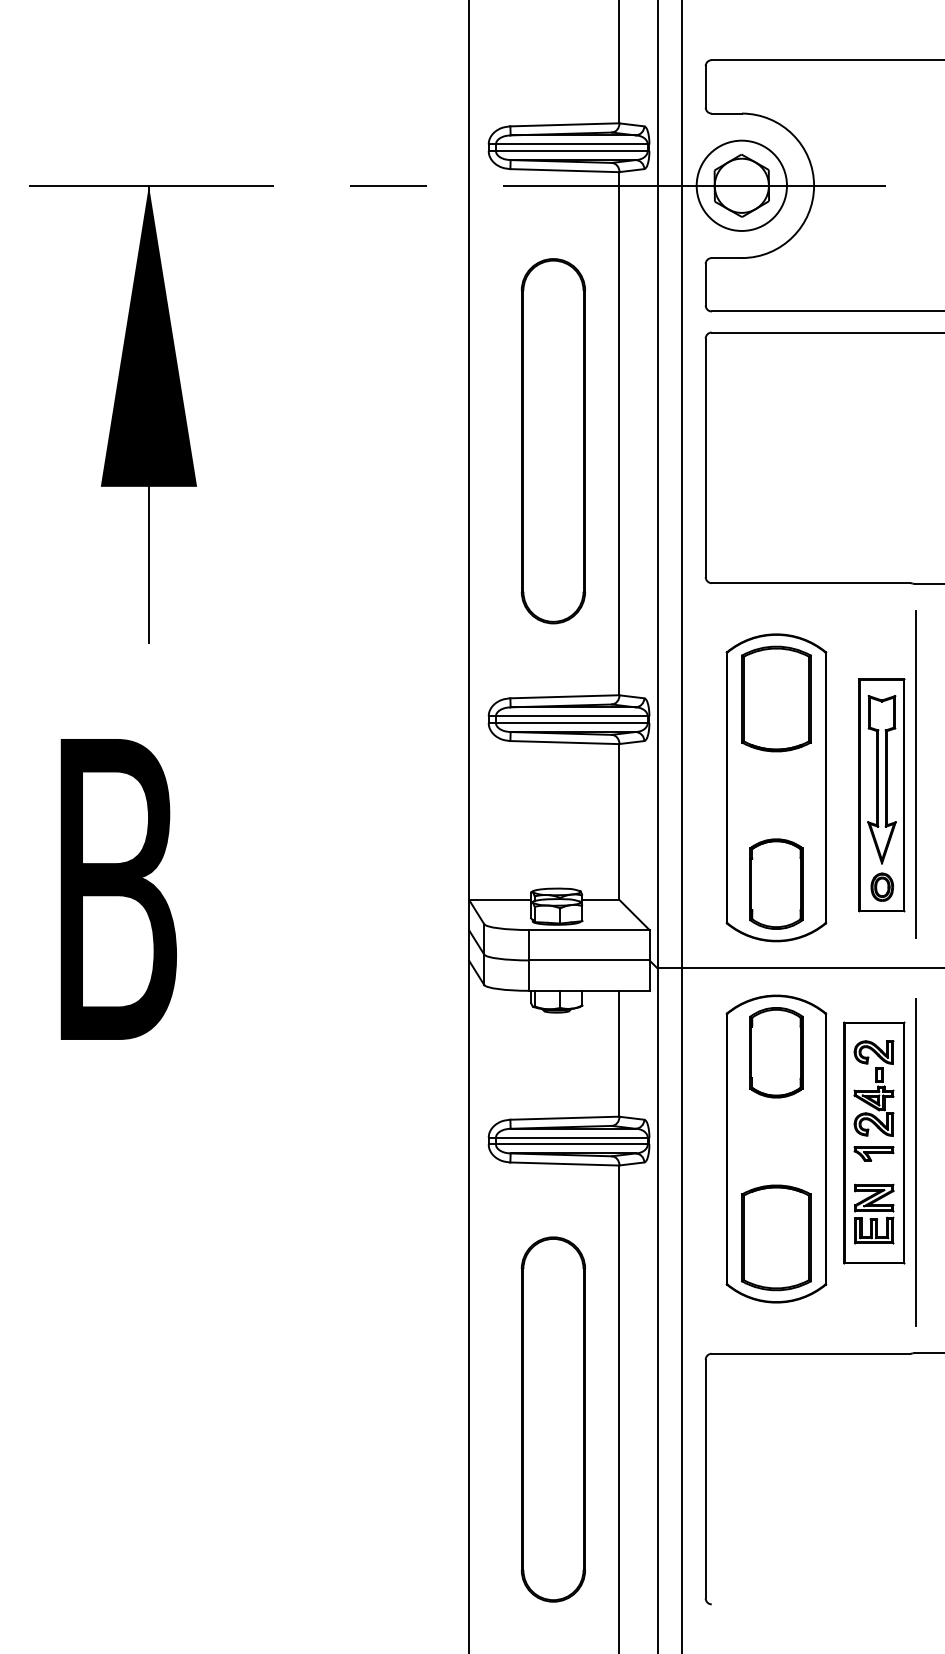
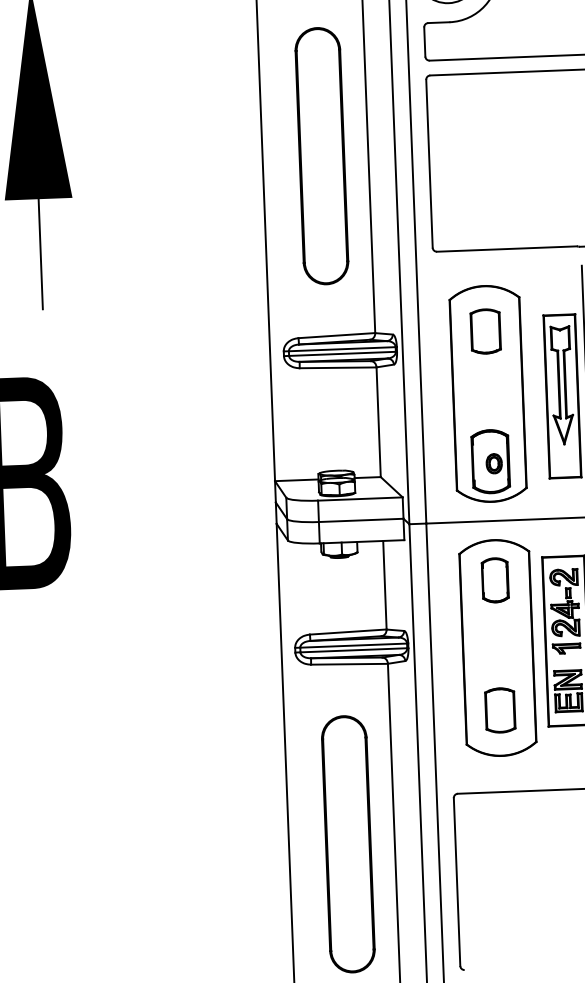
part: (776, 698) -> (485, 331), size x0.6
part: (882, 886) -> (494, 463), moved
part: (776, 1052) -> (495, 580), size x0.7
part: (776, 1237) -> (500, 710), size x0.6

